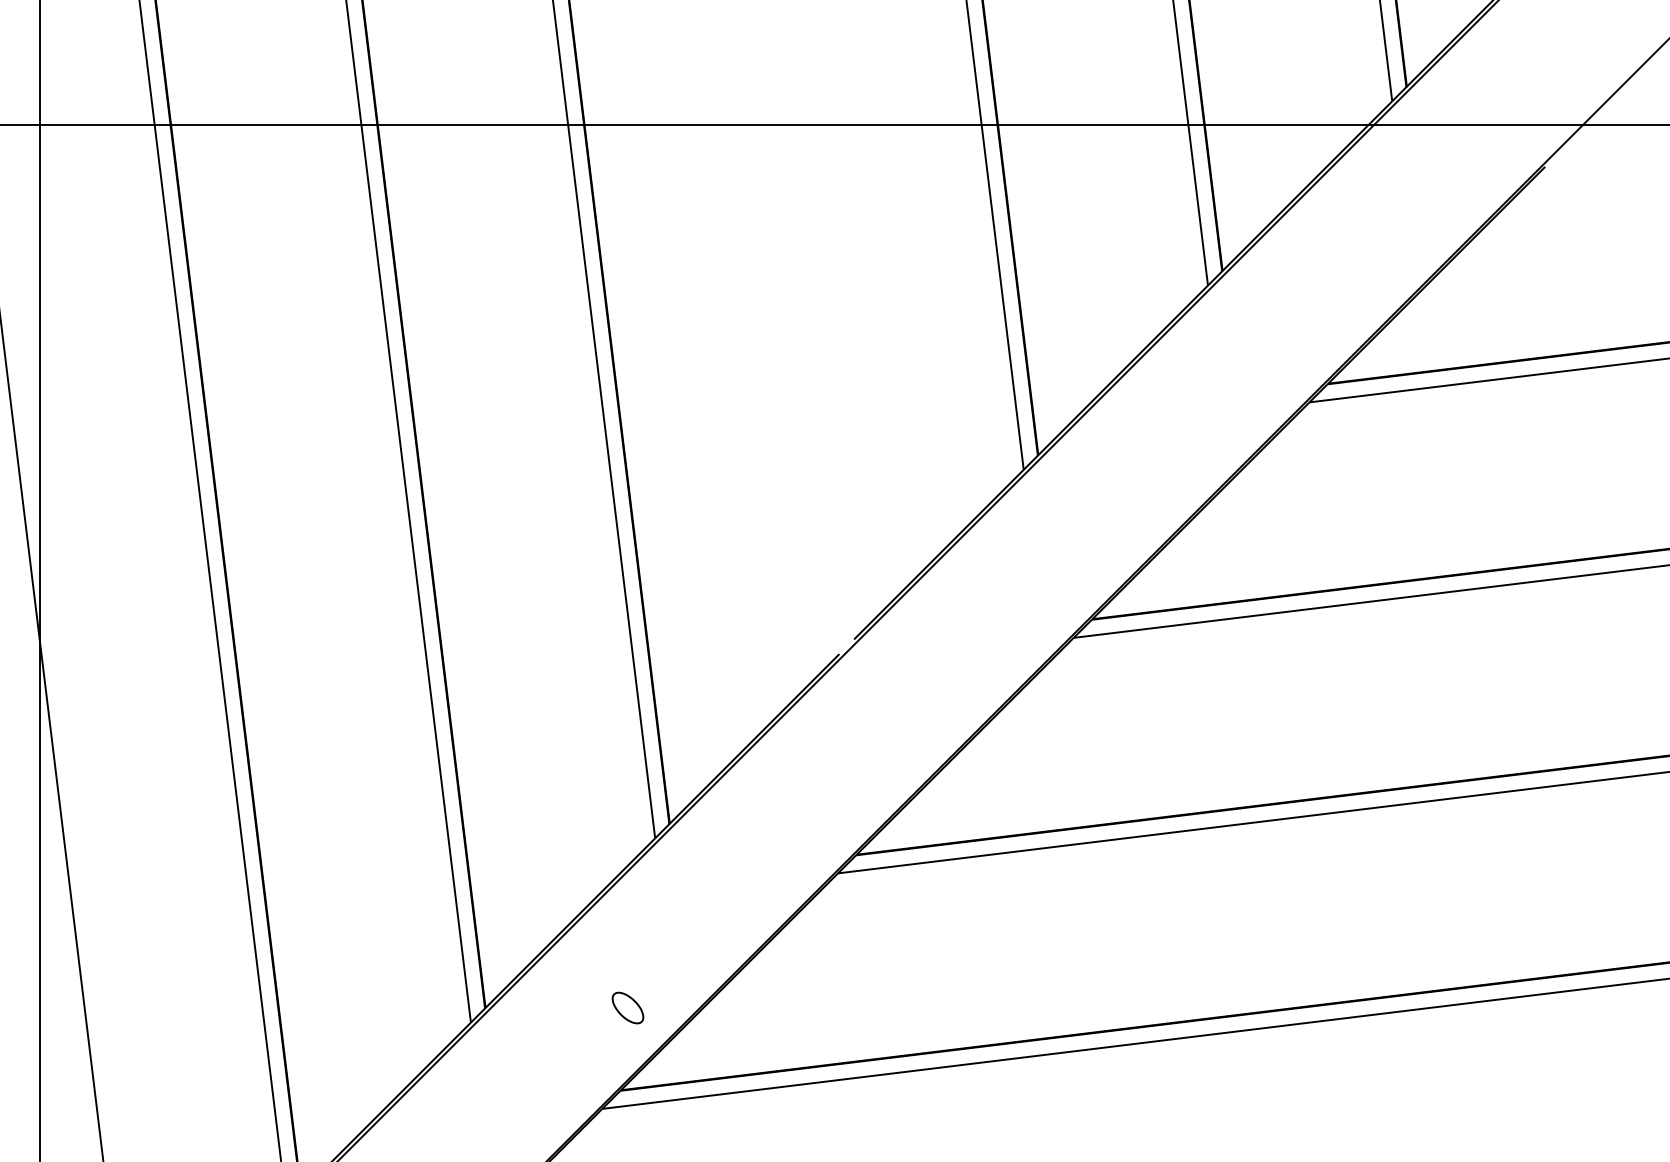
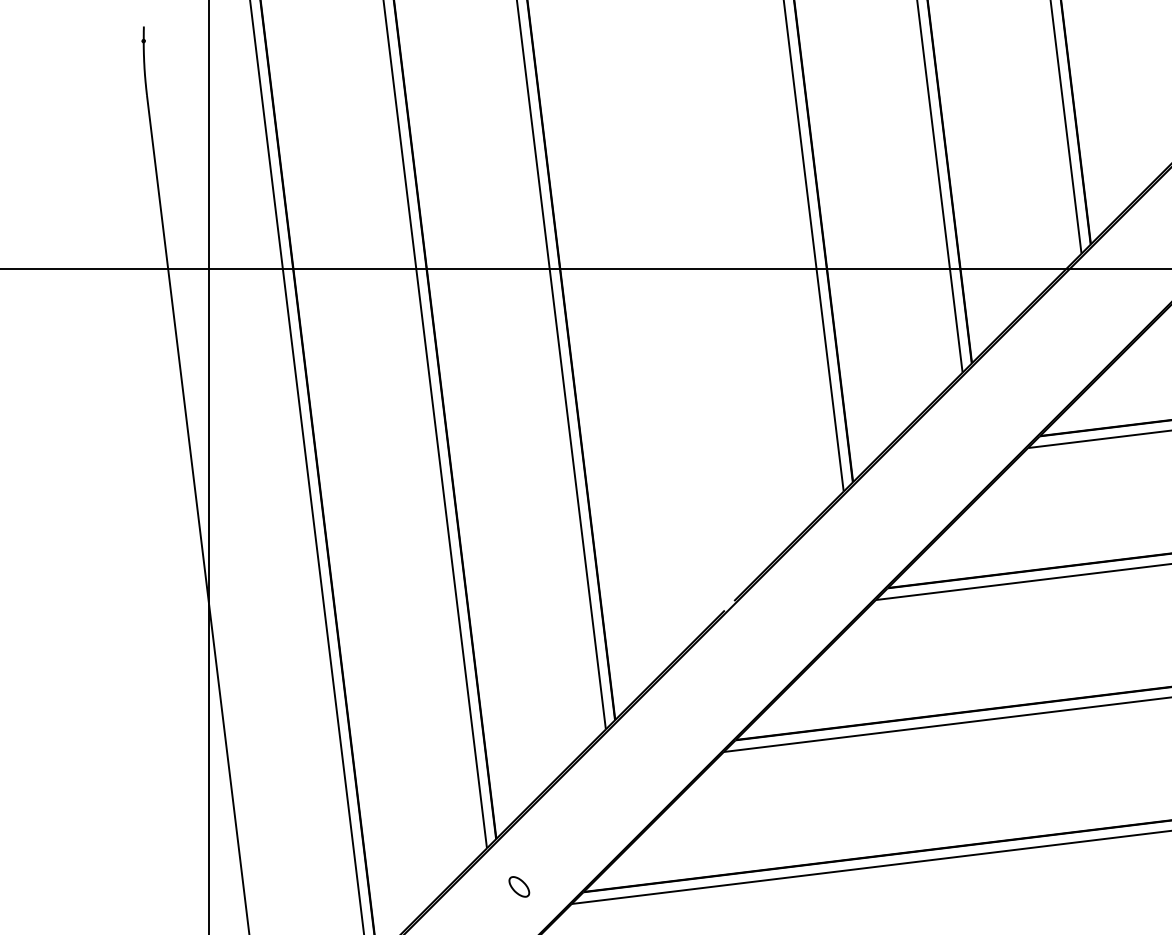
part: (628, 1007) -> (519, 886), moved

